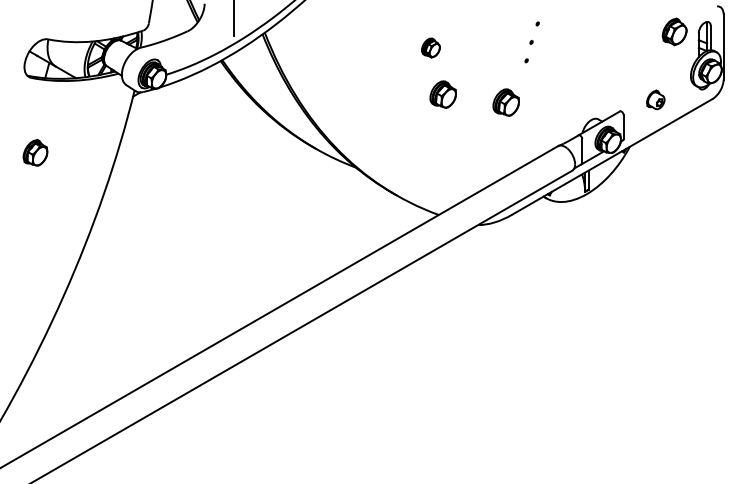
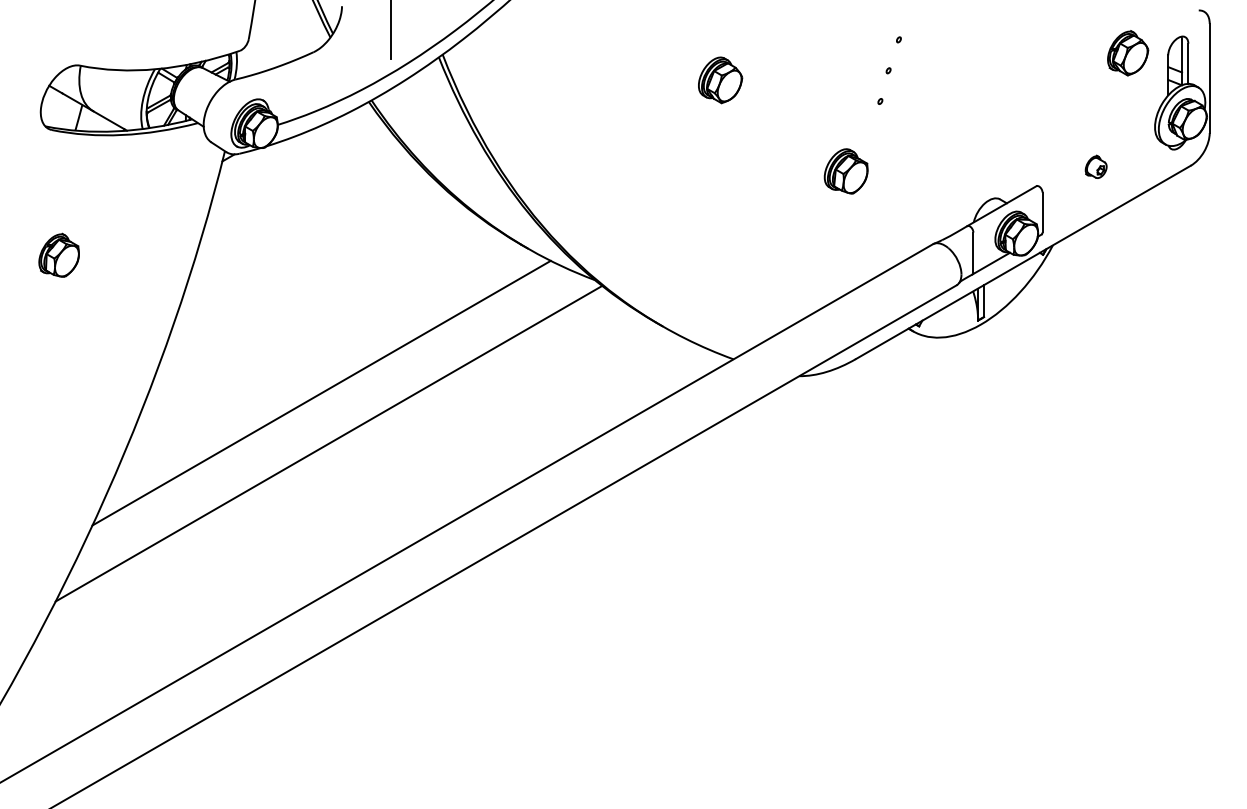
part: (430, 47) -> (719, 79), size x1.43
part: (442, 94) -> (739, 157), removed
part: (655, 99) -> (1095, 166), size x0.71
line: (192, 235) -> (321, 393), added
line: (196, 265) -> (328, 443), added

